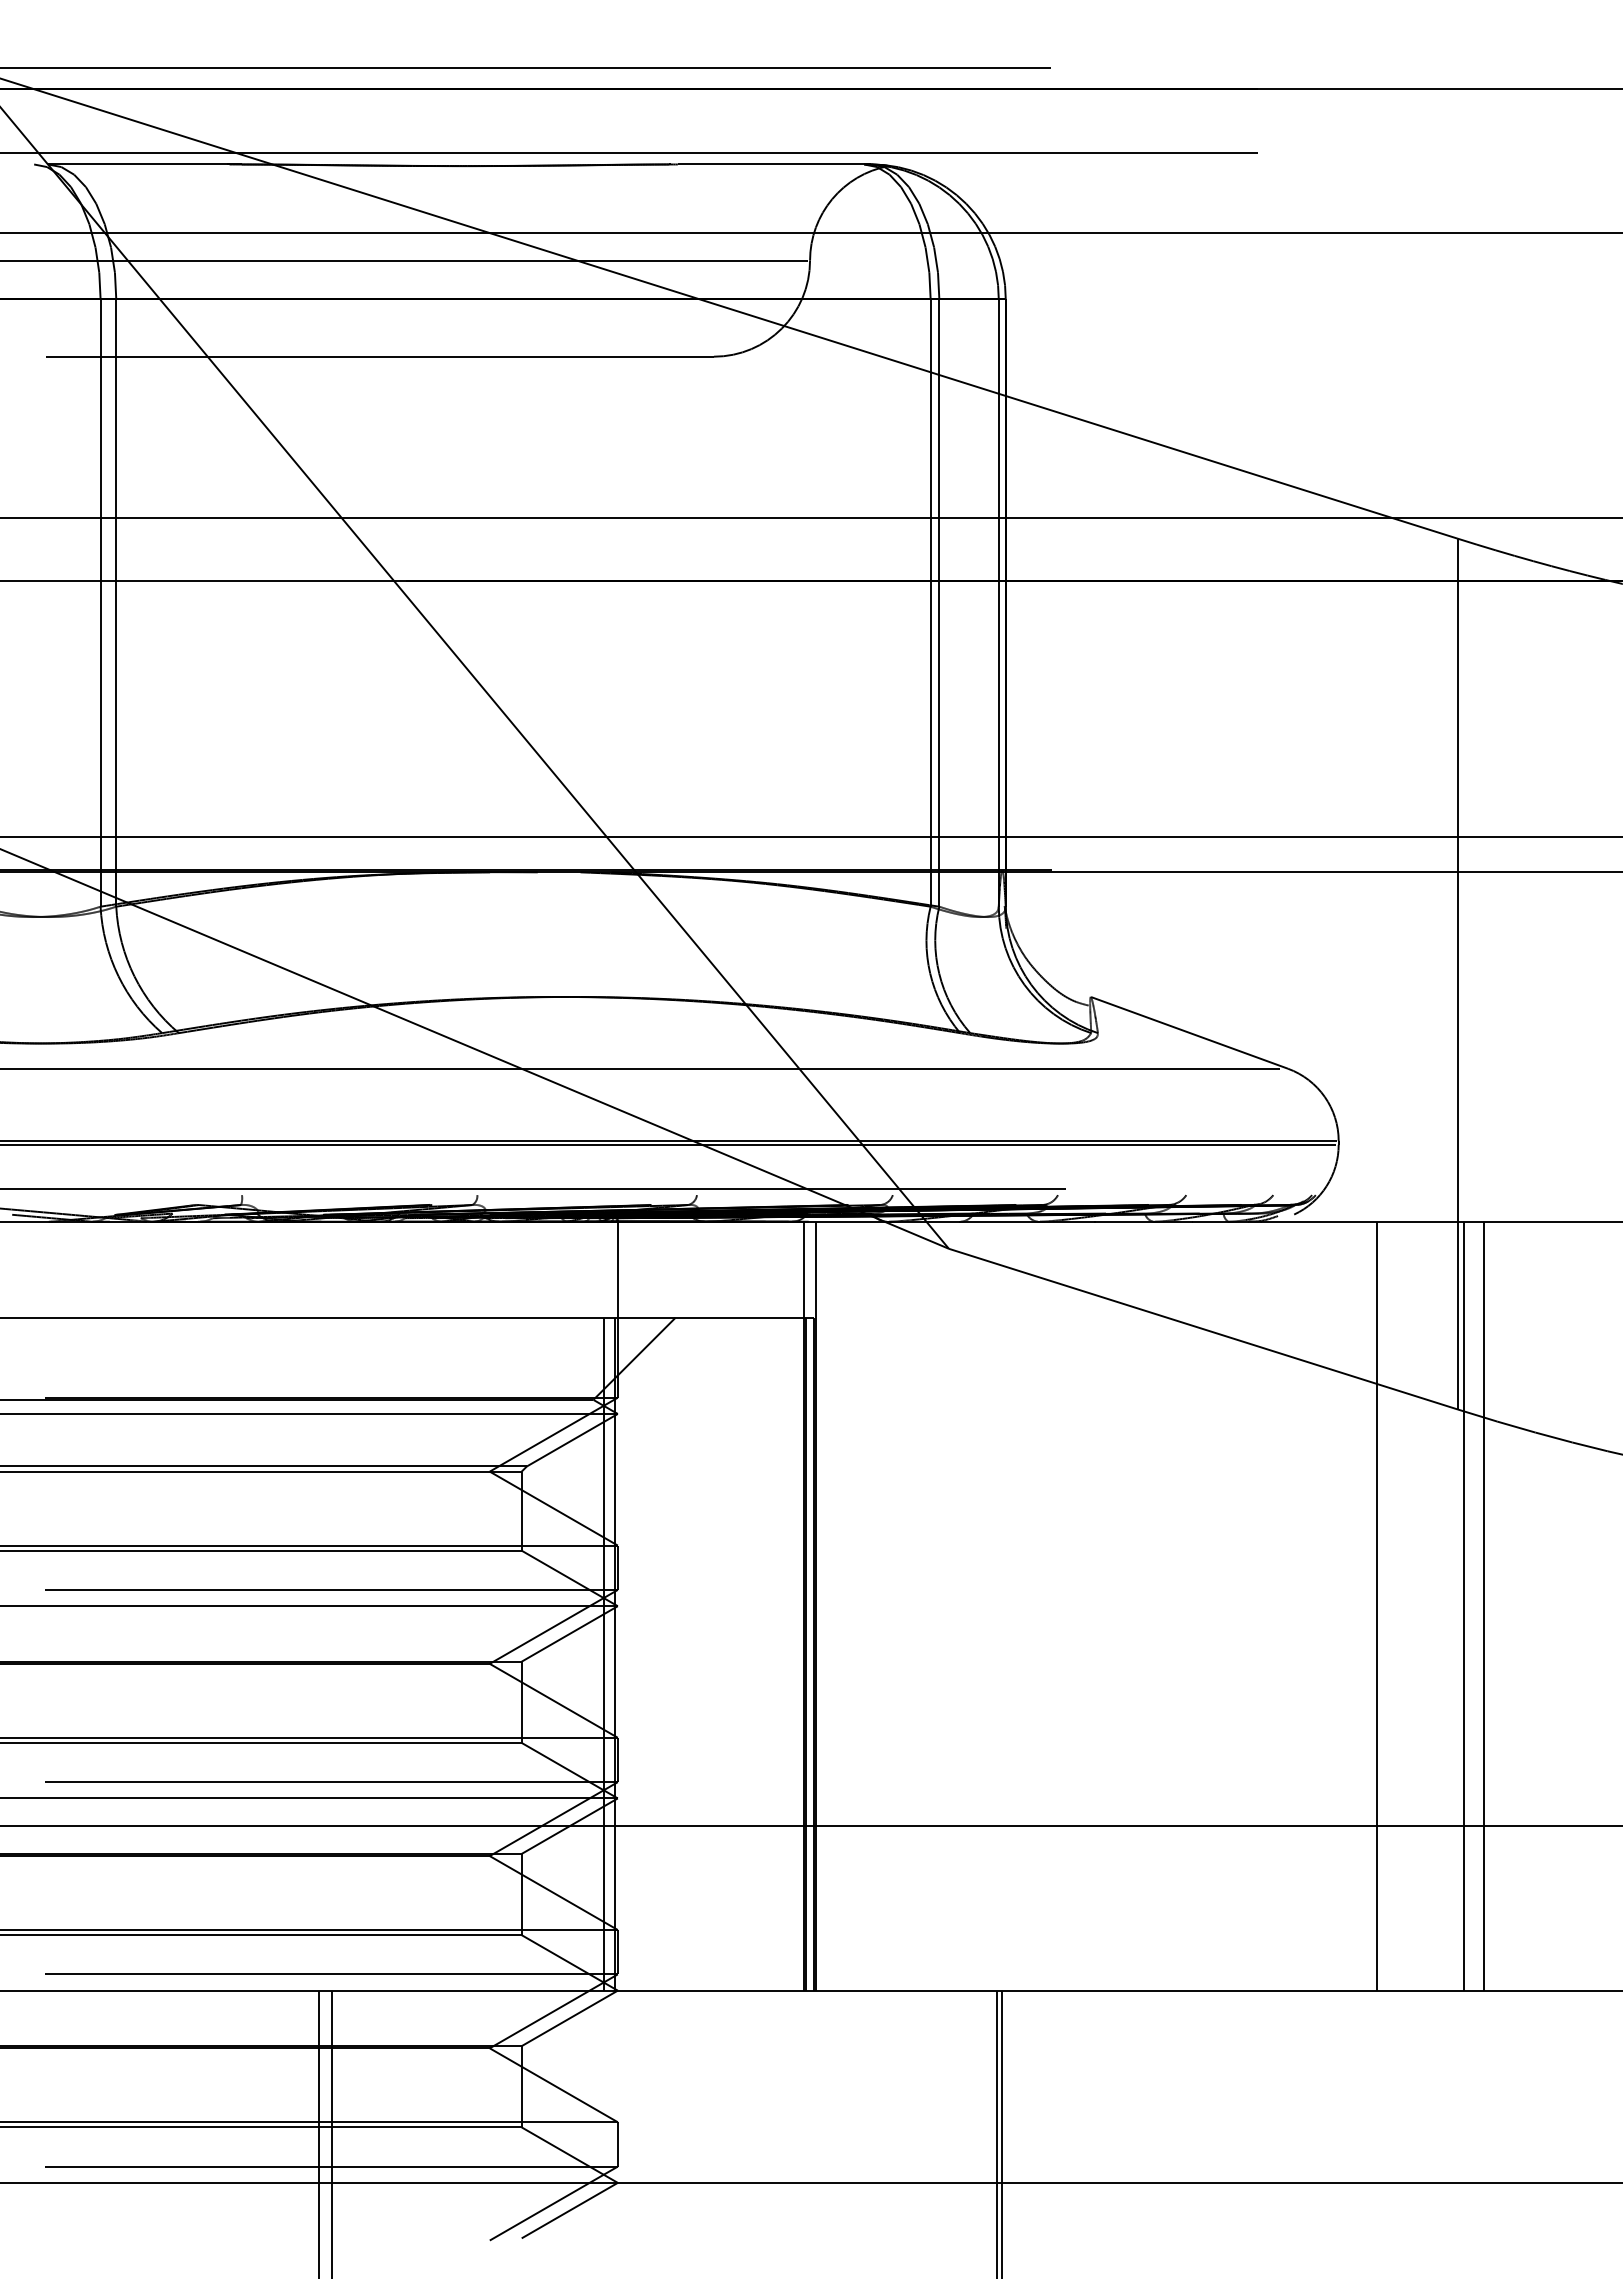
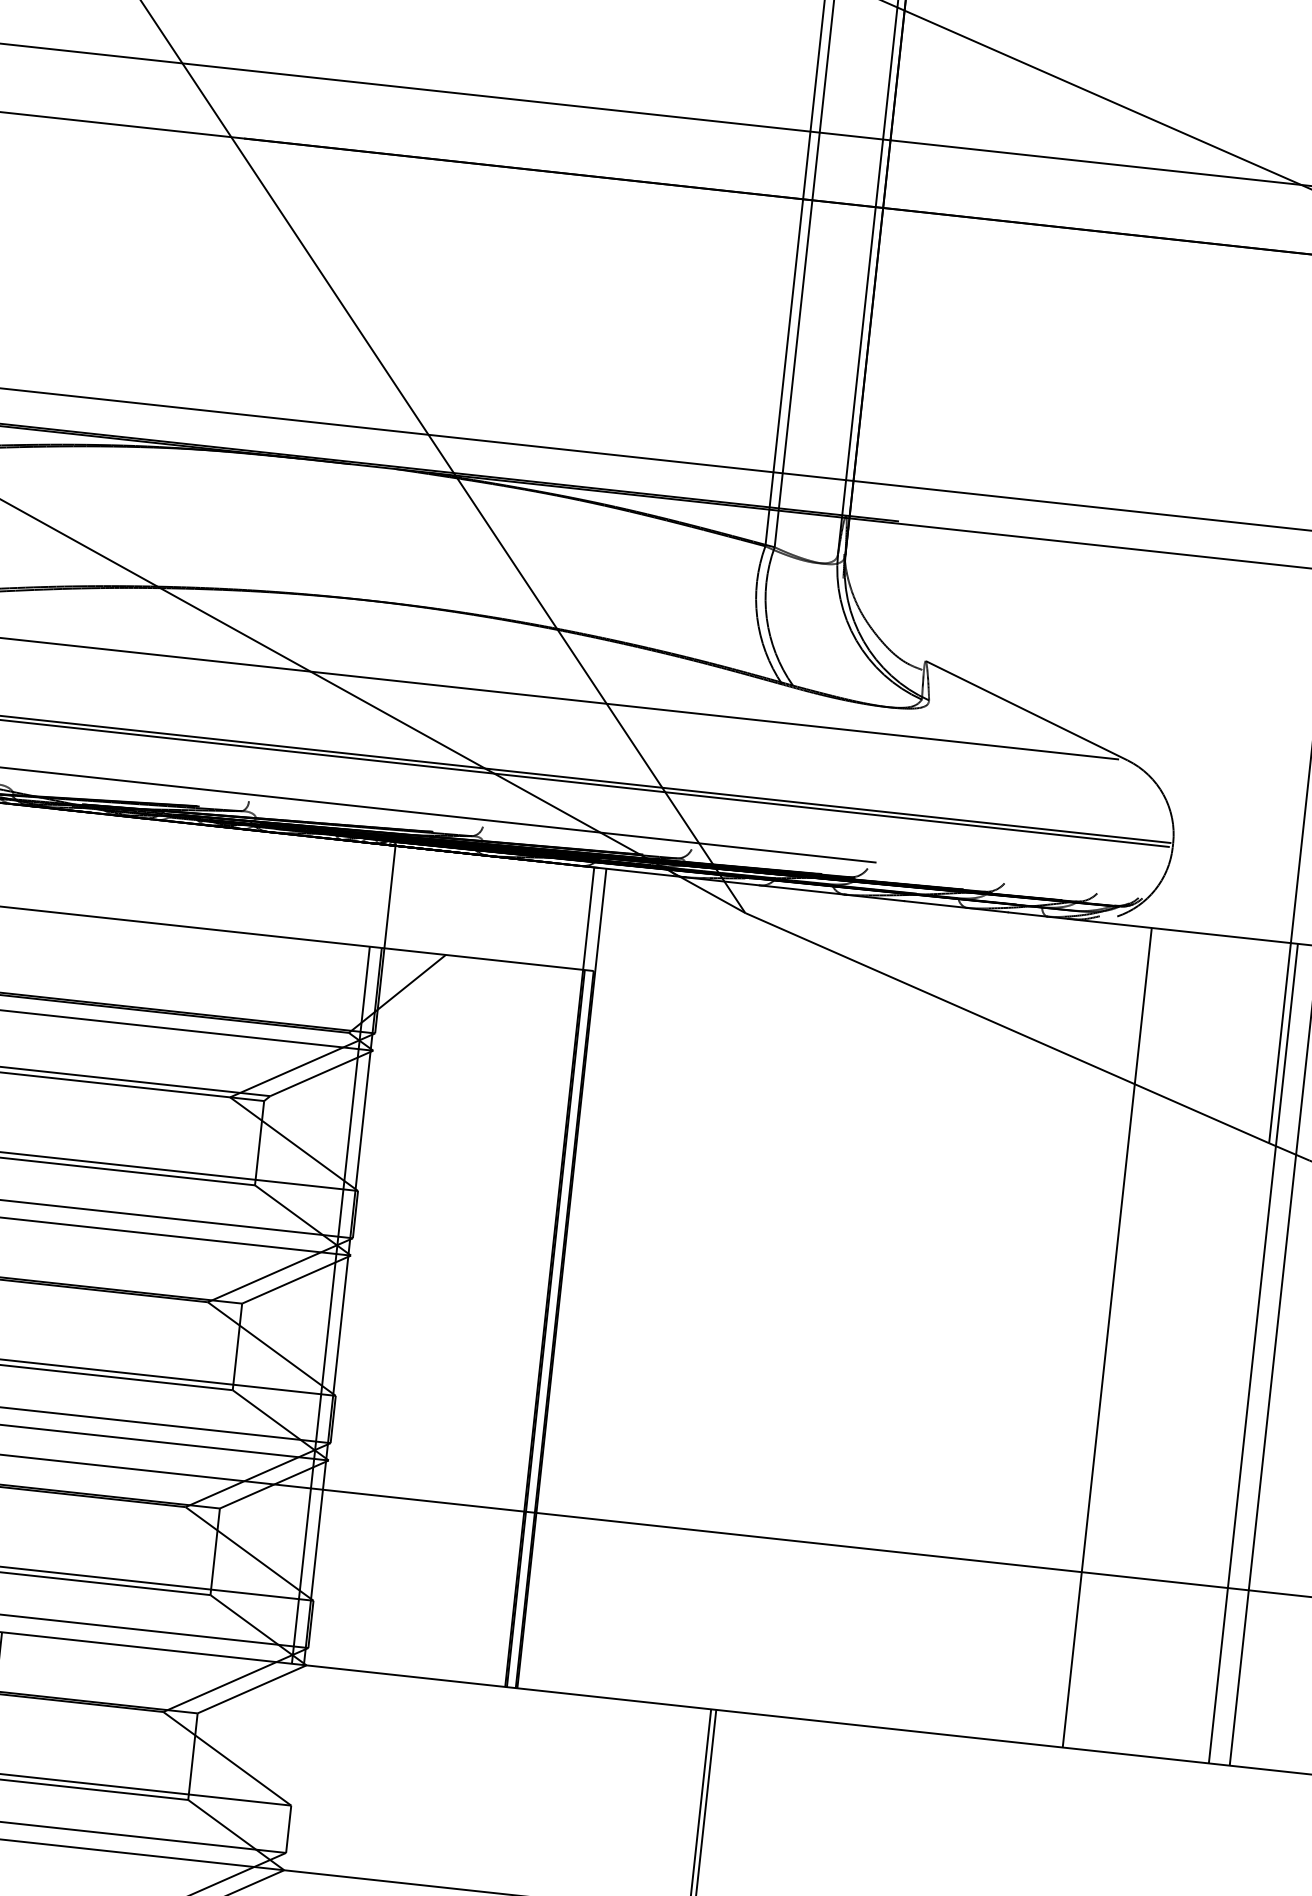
line: (1377, 1605) -> (1107, 1337), moved

